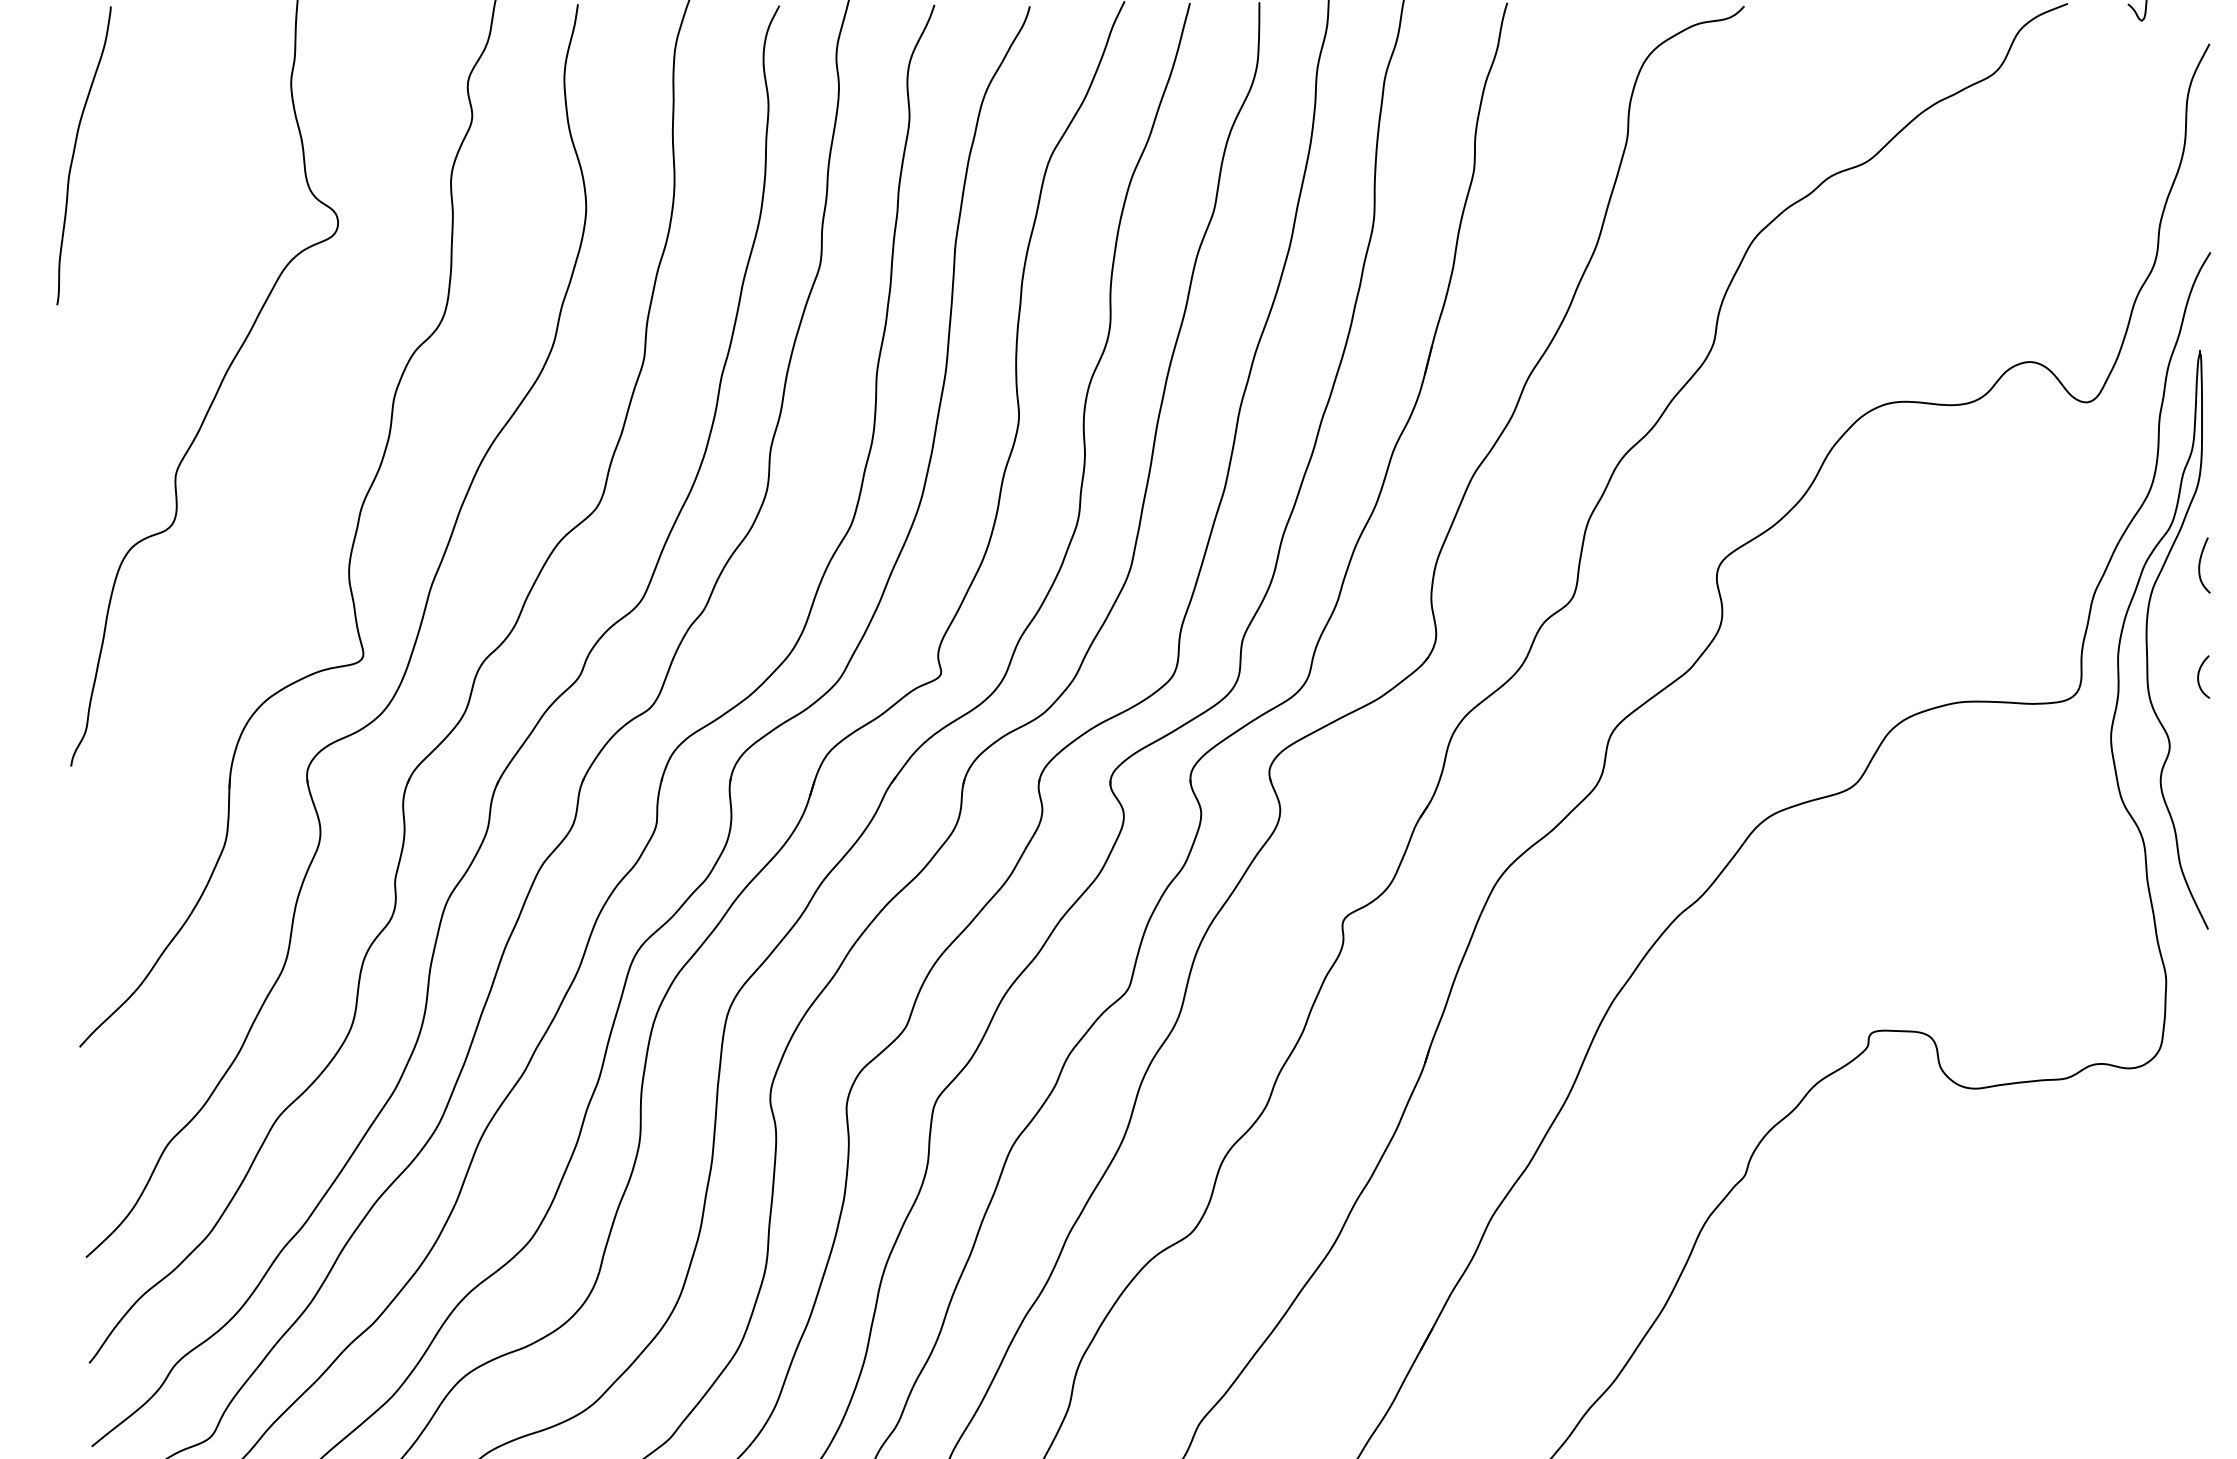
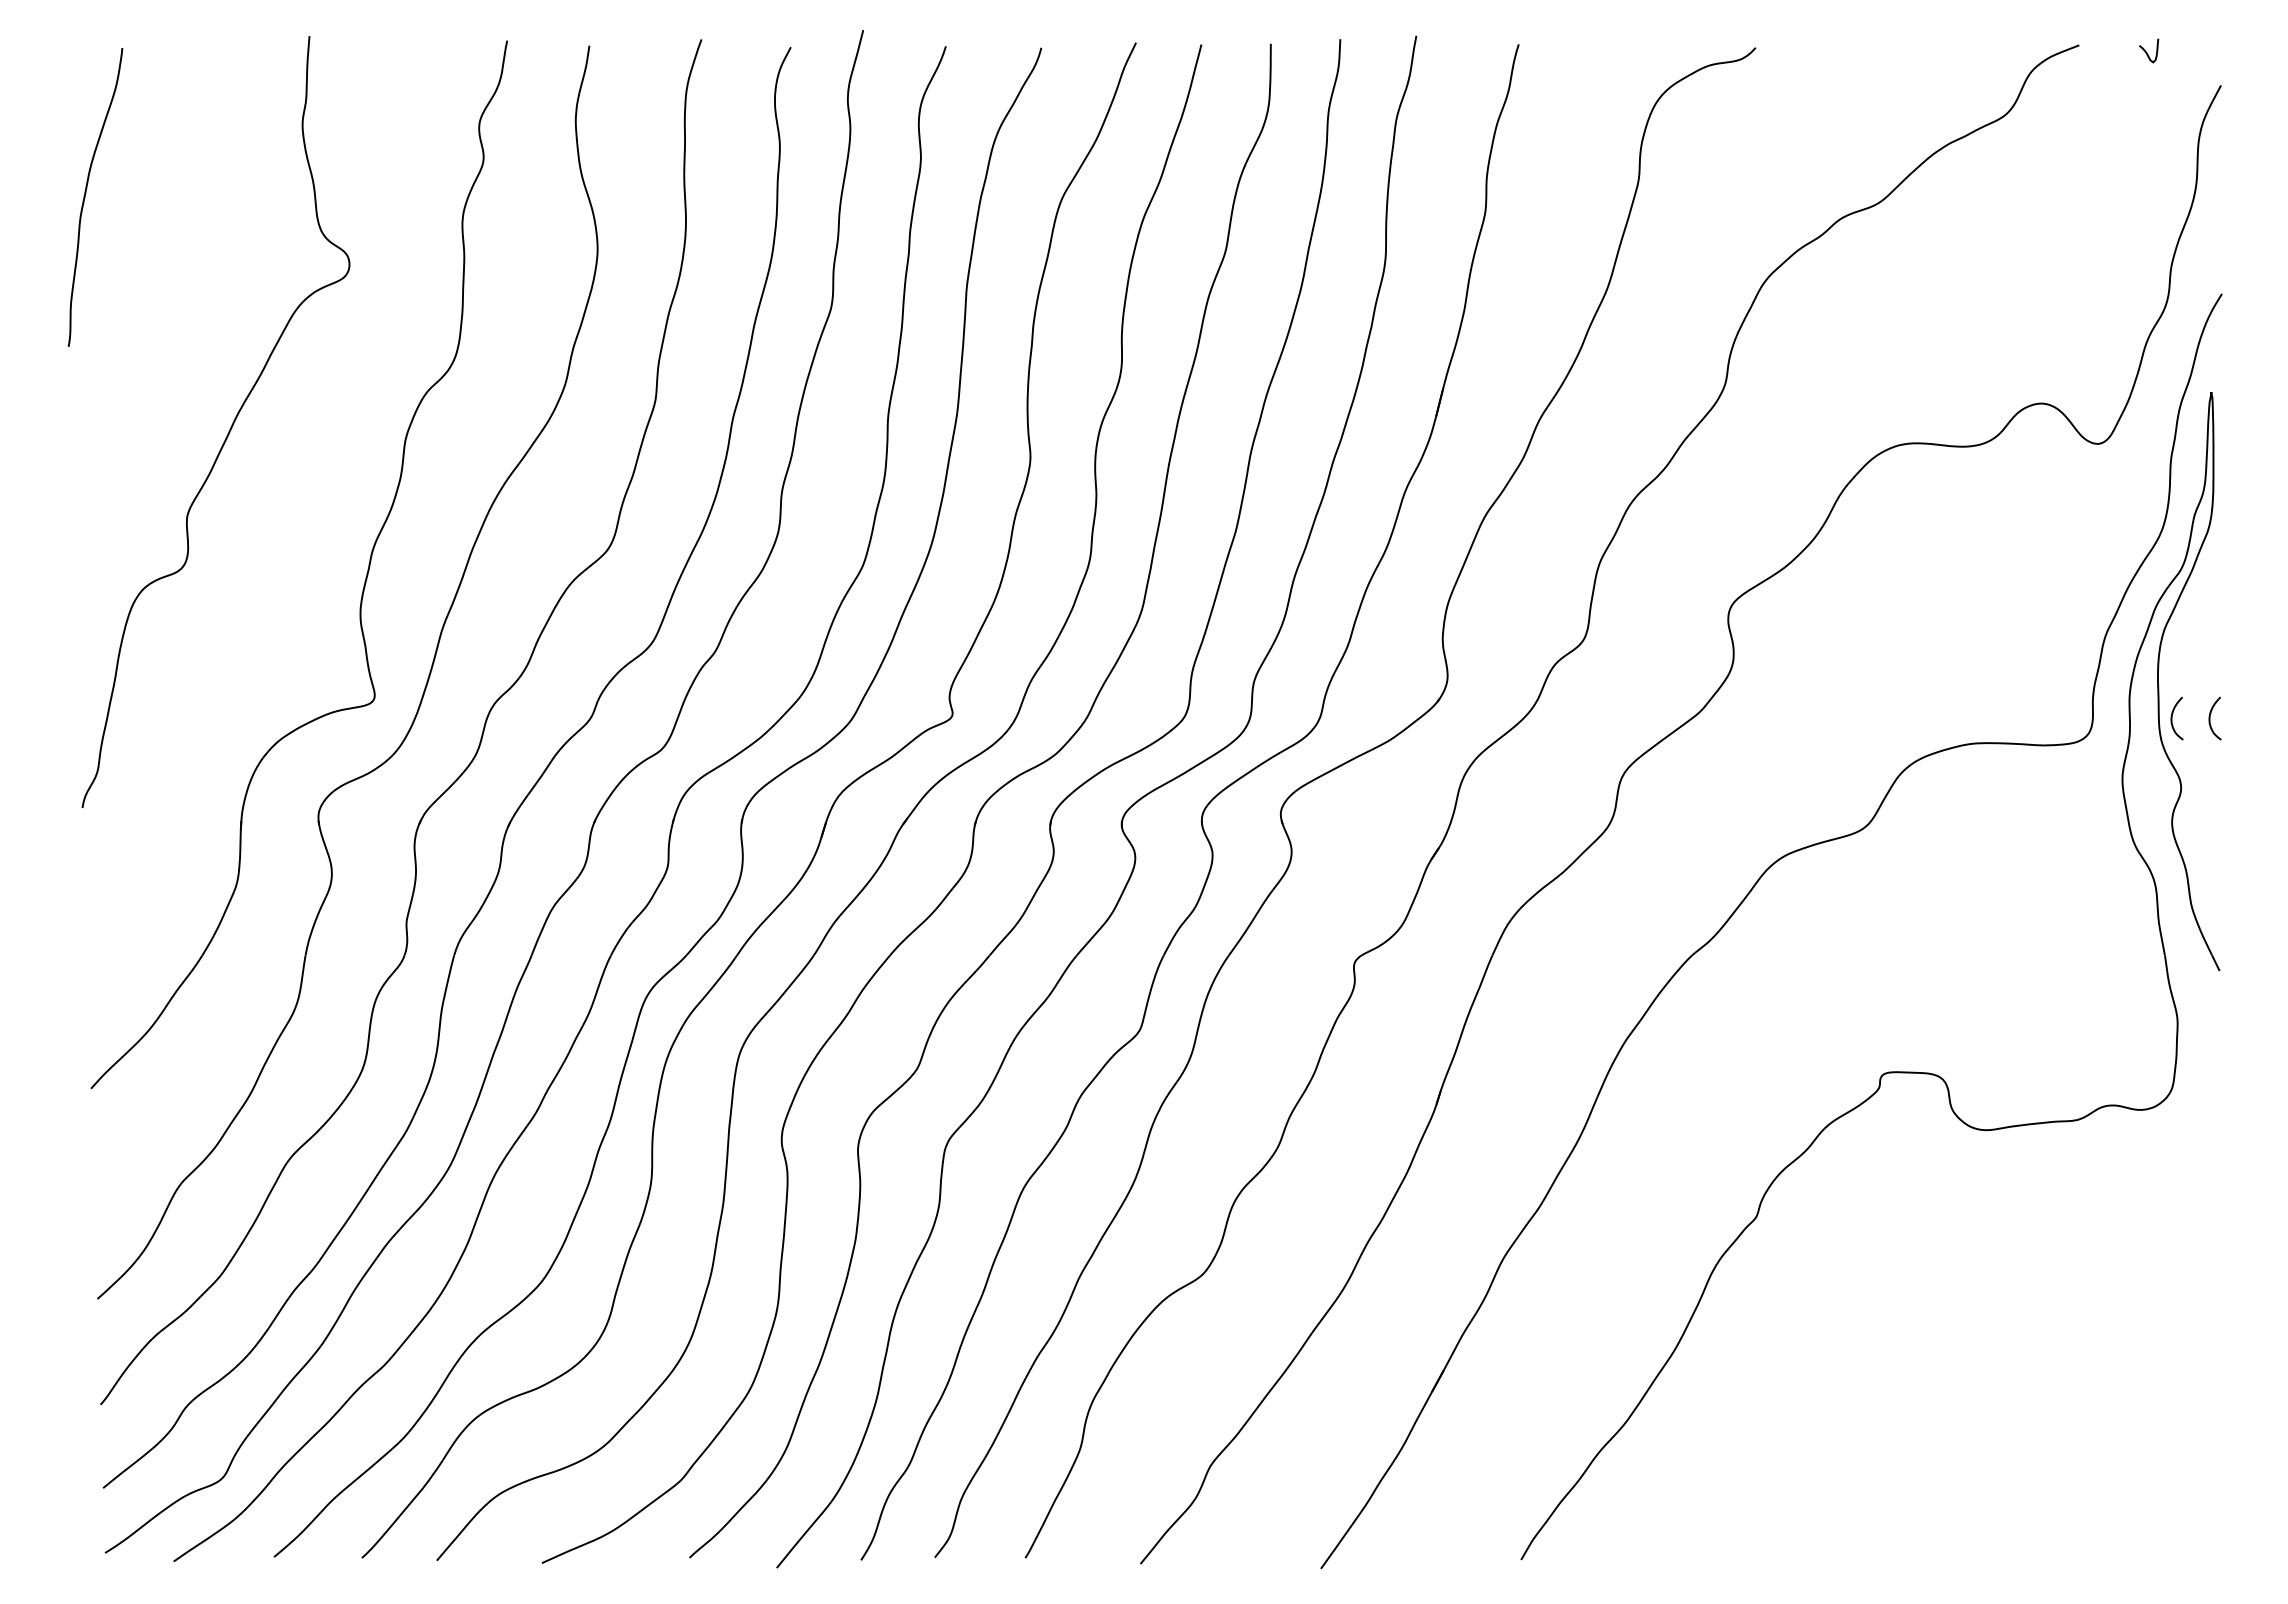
curve: (2200, 565) -> (2211, 607), removed
curve: (2161, 676) -> (2172, 718), added

